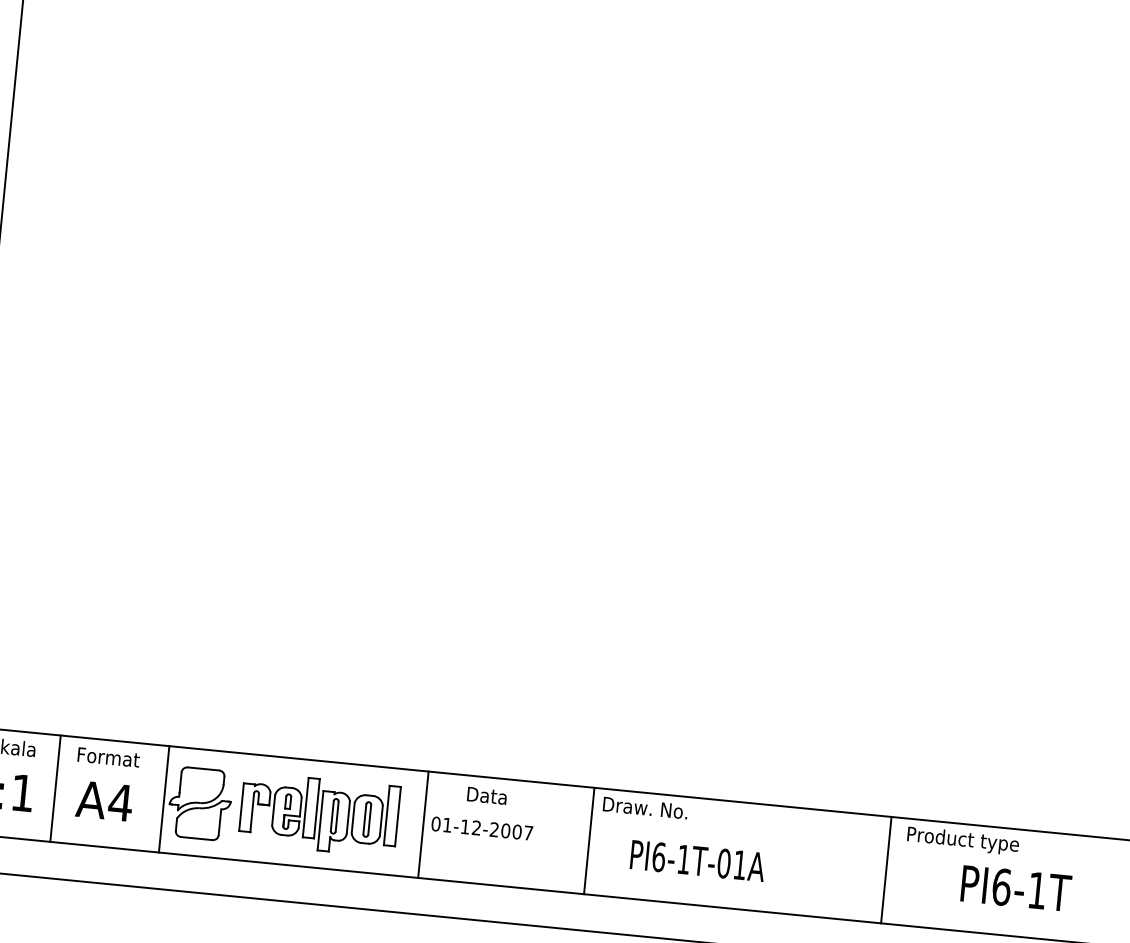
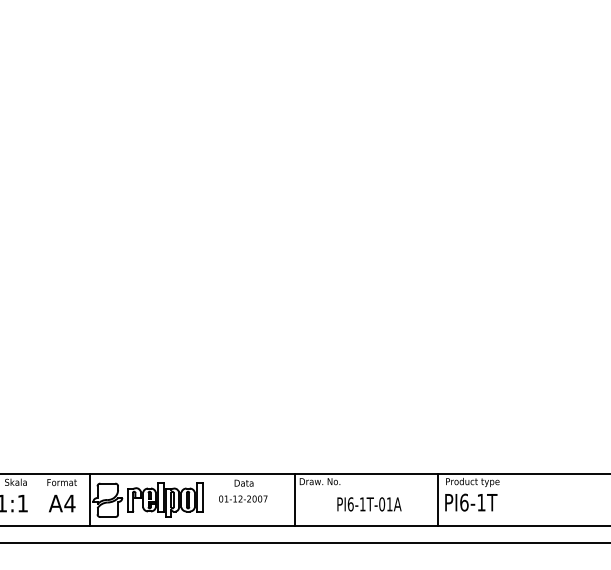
line: (56, 787) -> (38, 499), removed
line: (424, 823) -> (215, 499), removed
text: (697, 861) -> (369, 504), moved
text: (1016, 888) -> (471, 502), moved

